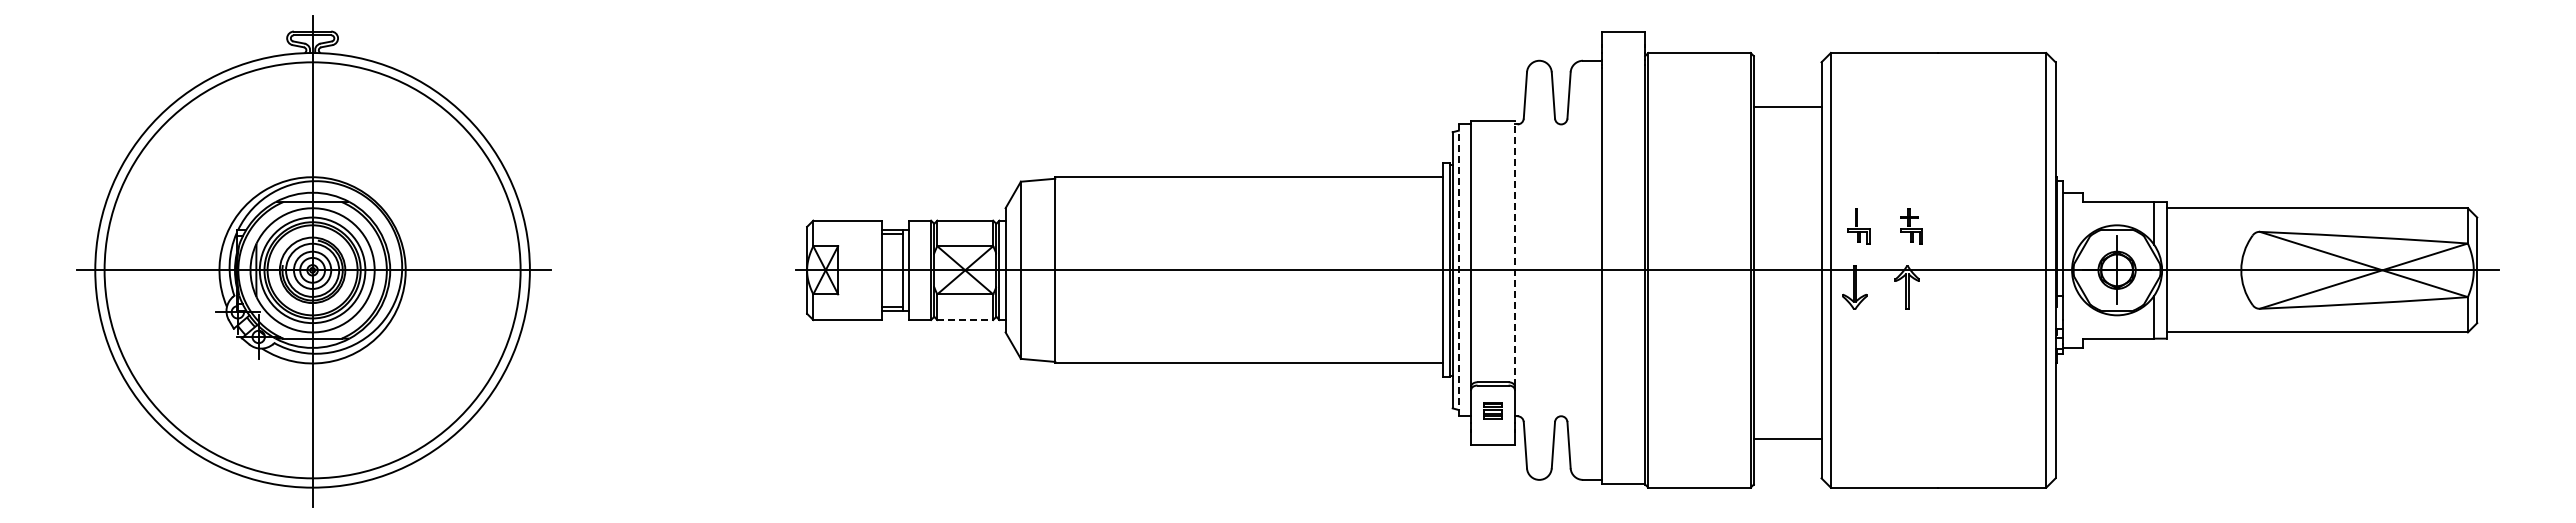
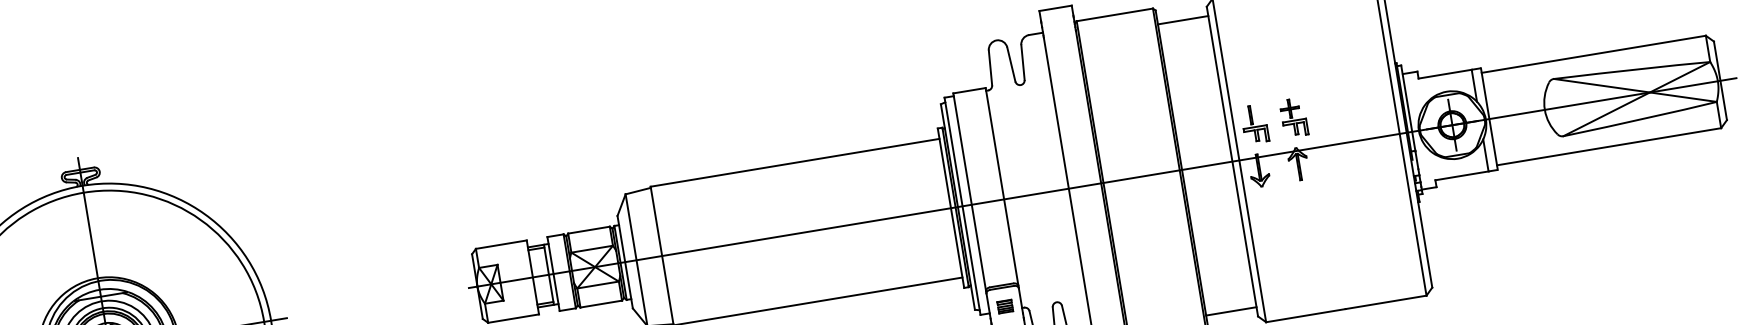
line: (1787, 106) -> (1182, 20), moved
part: (1858, 226) -> (1254, 124), size x1.43
part: (1911, 226) -> (1293, 117), size x1.43
line: (1514, 253) -> (1001, 186), dashed -> solid
line: (1458, 270) -> (962, 206), dashed -> solid
line: (965, 320) -> (601, 304), dashed -> solid
line: (1787, 438) -> (1231, 311), moved

